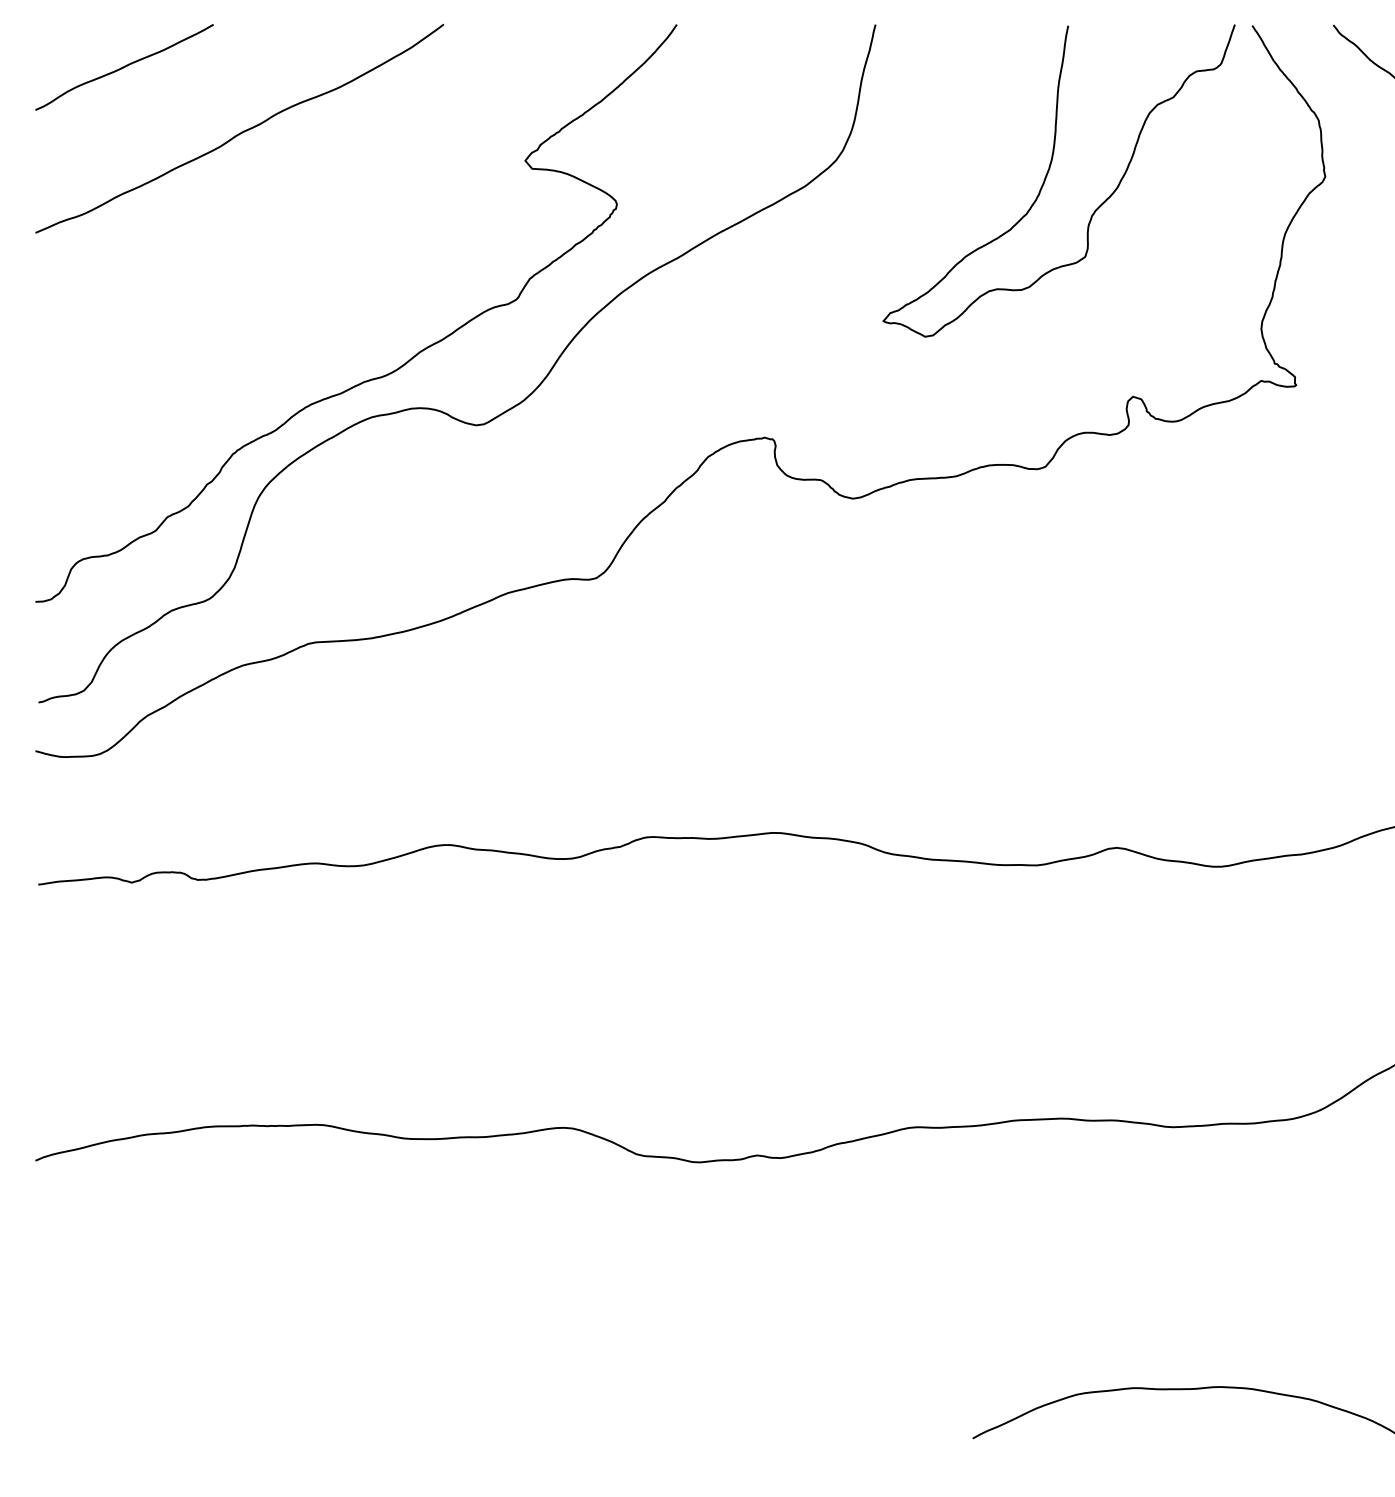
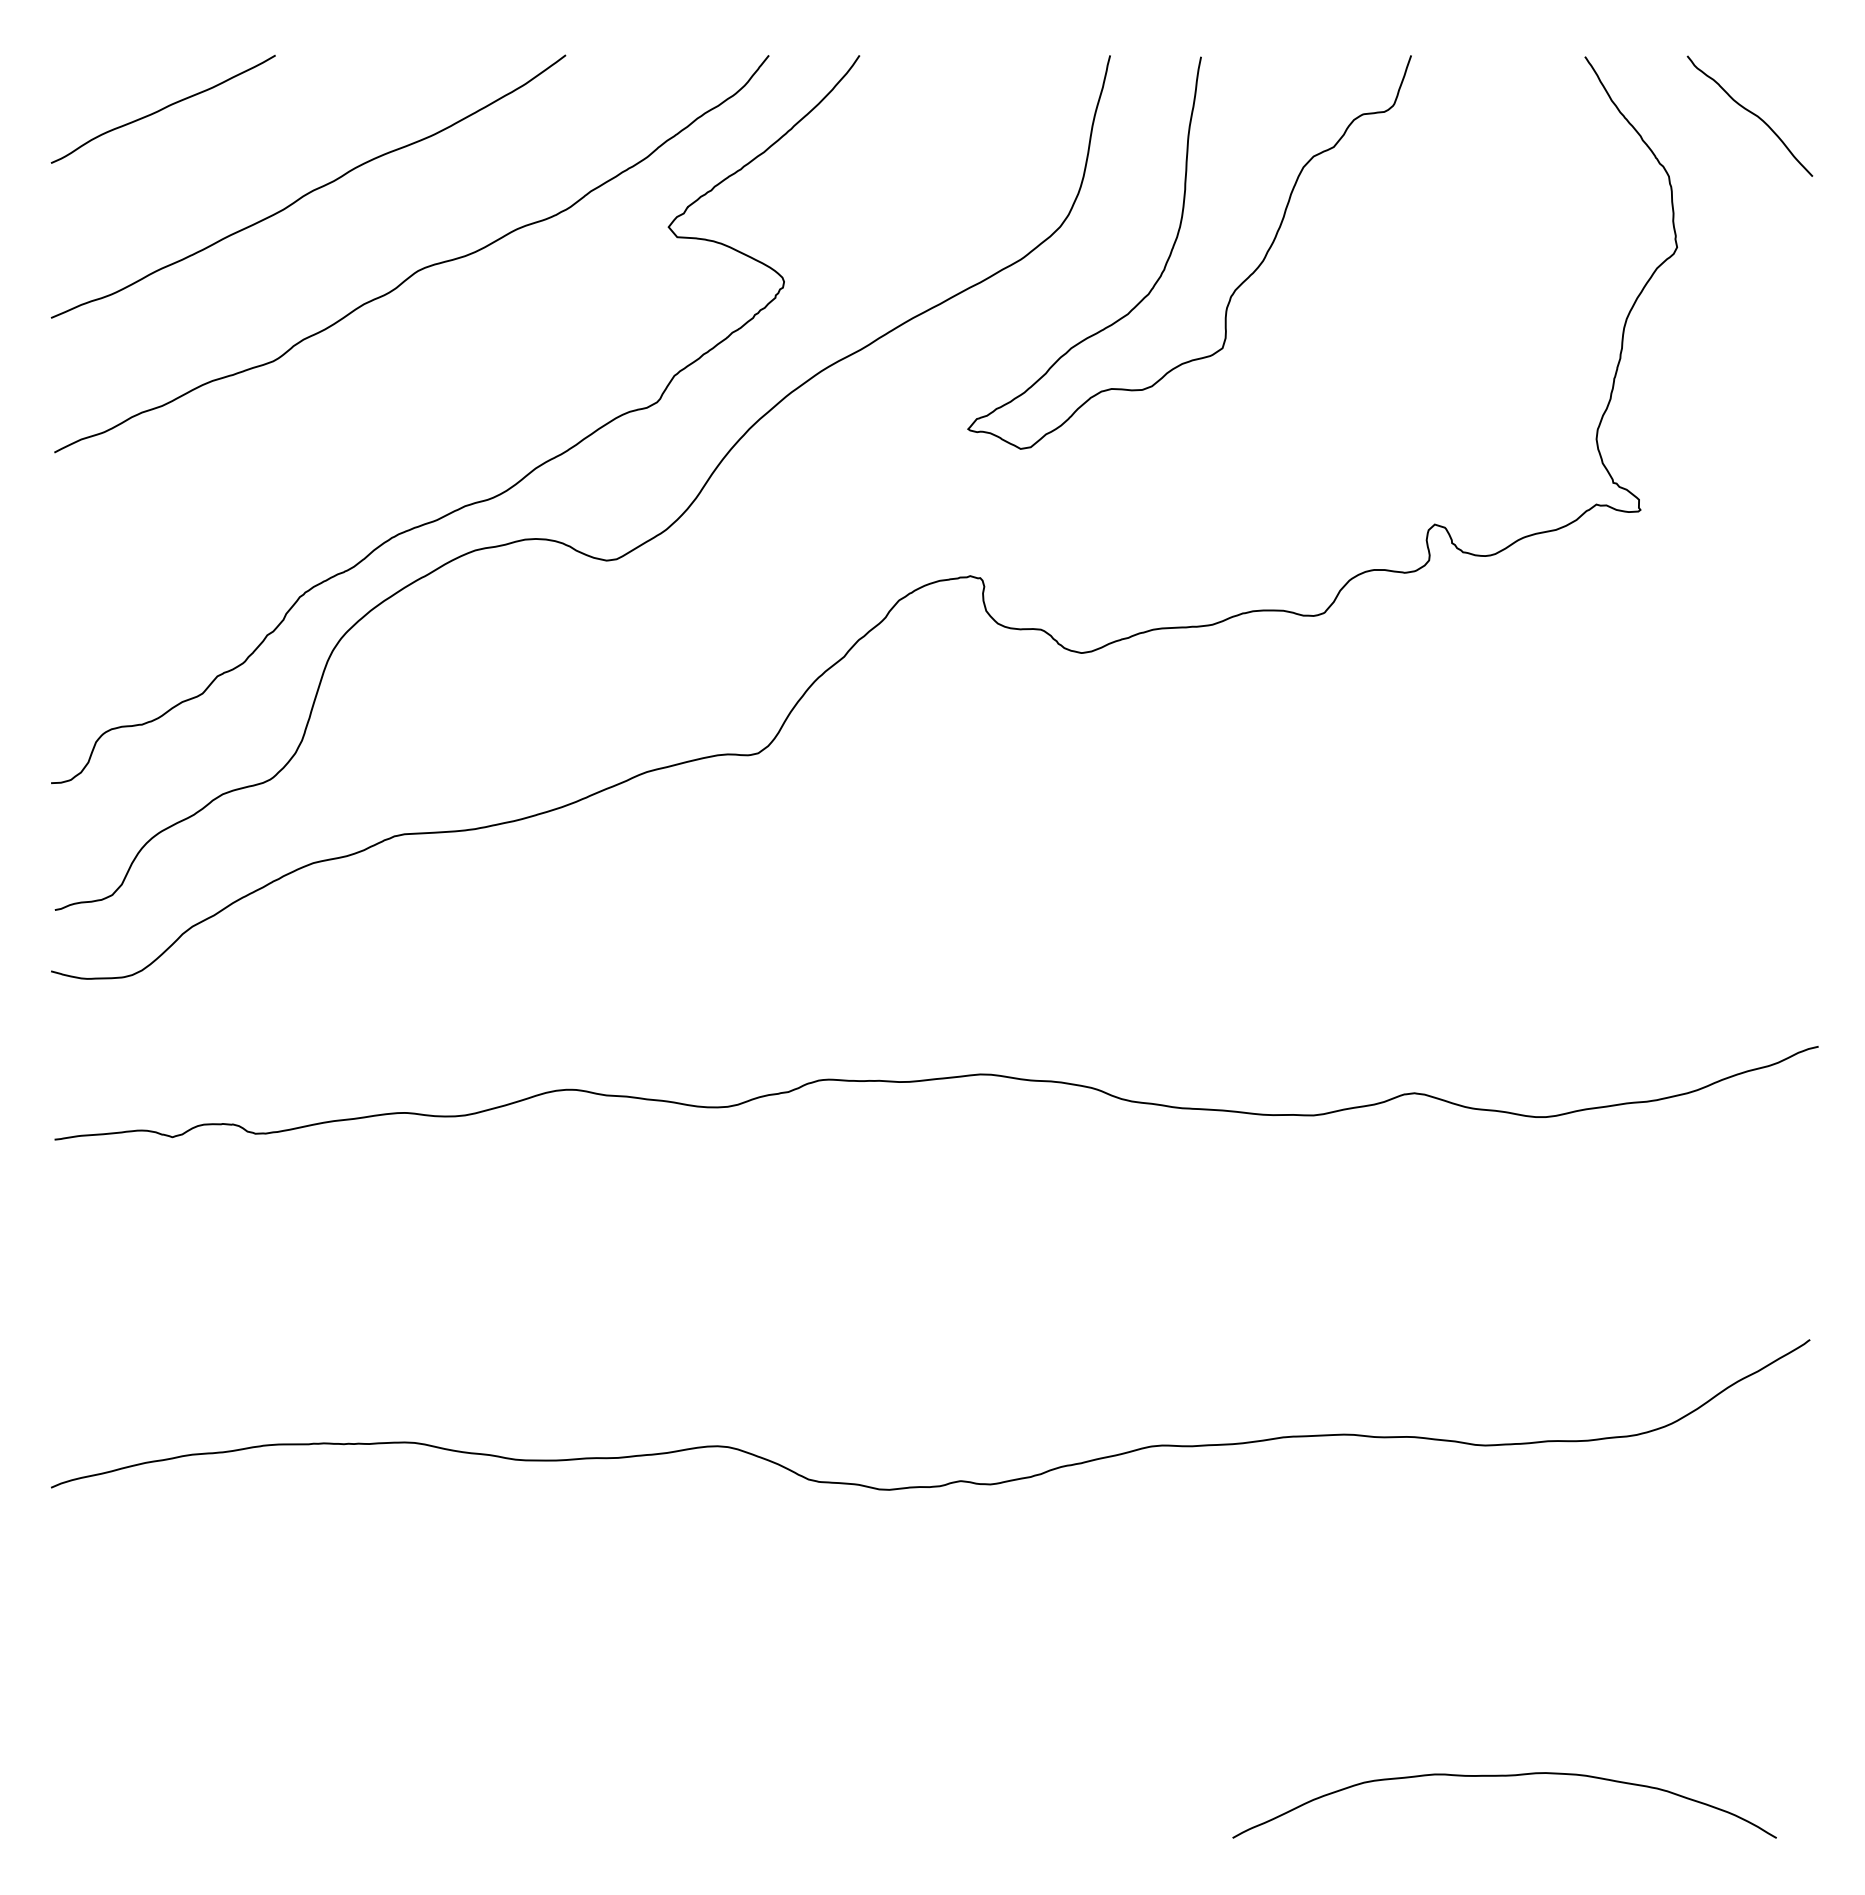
curve: (1047, 174) -> (1175, 244), moved
curve: (326, 194) -> (418, 269), added

